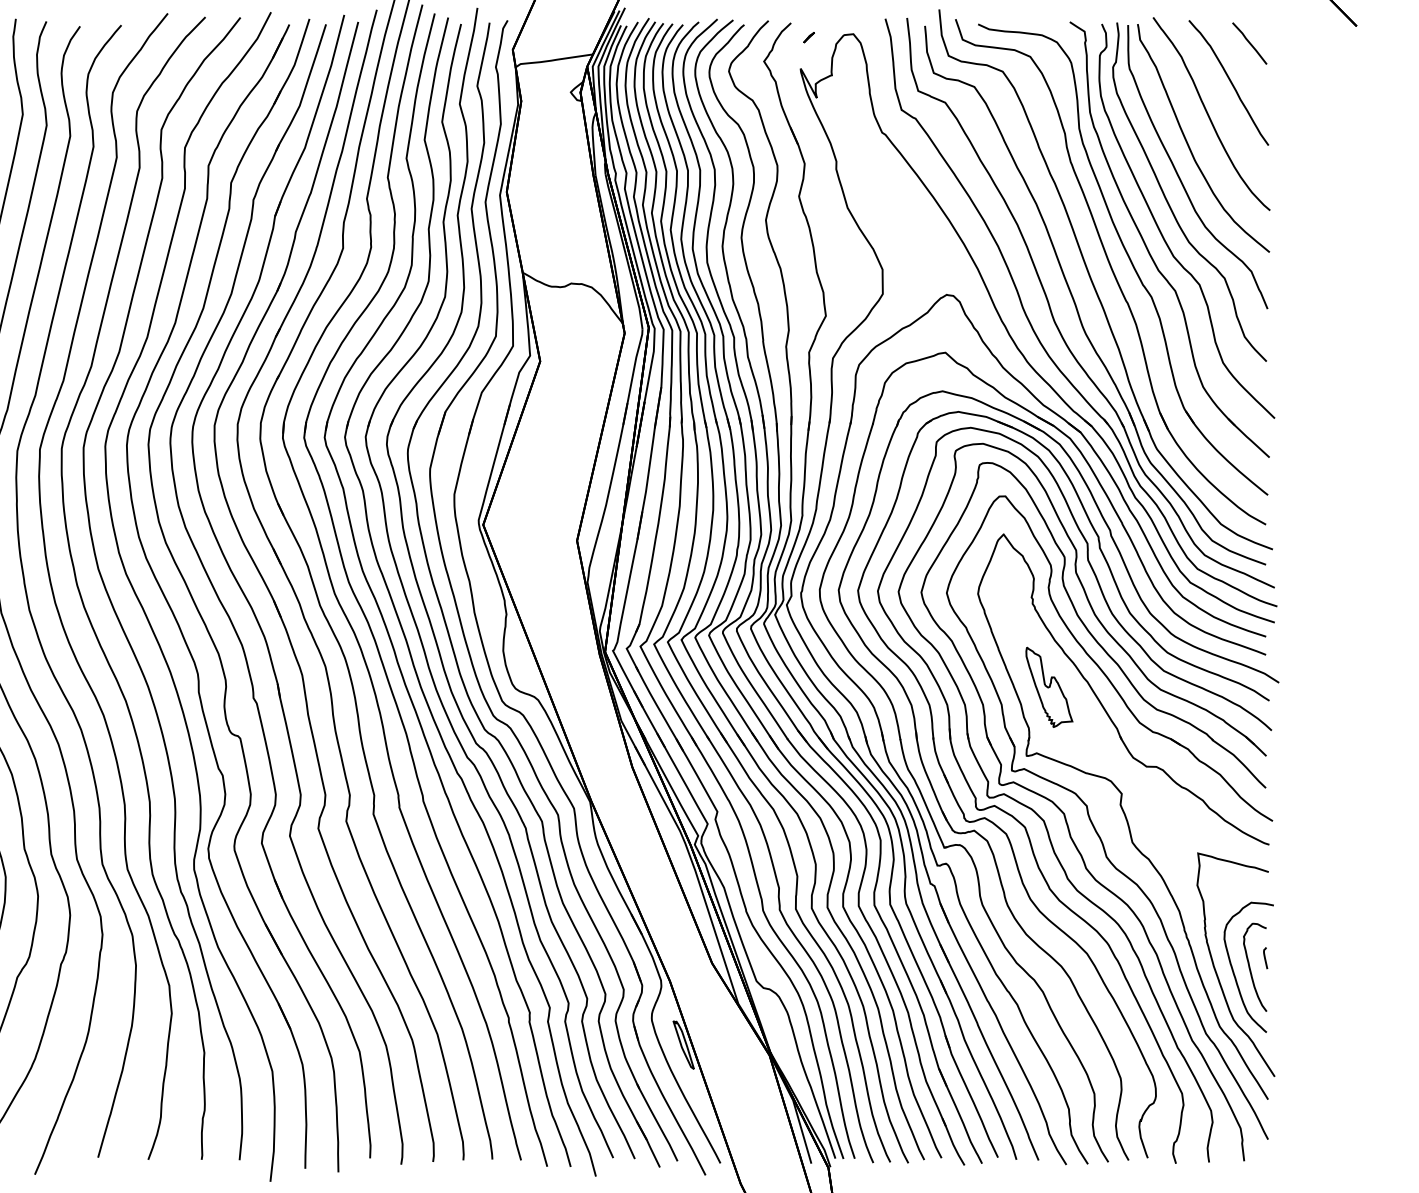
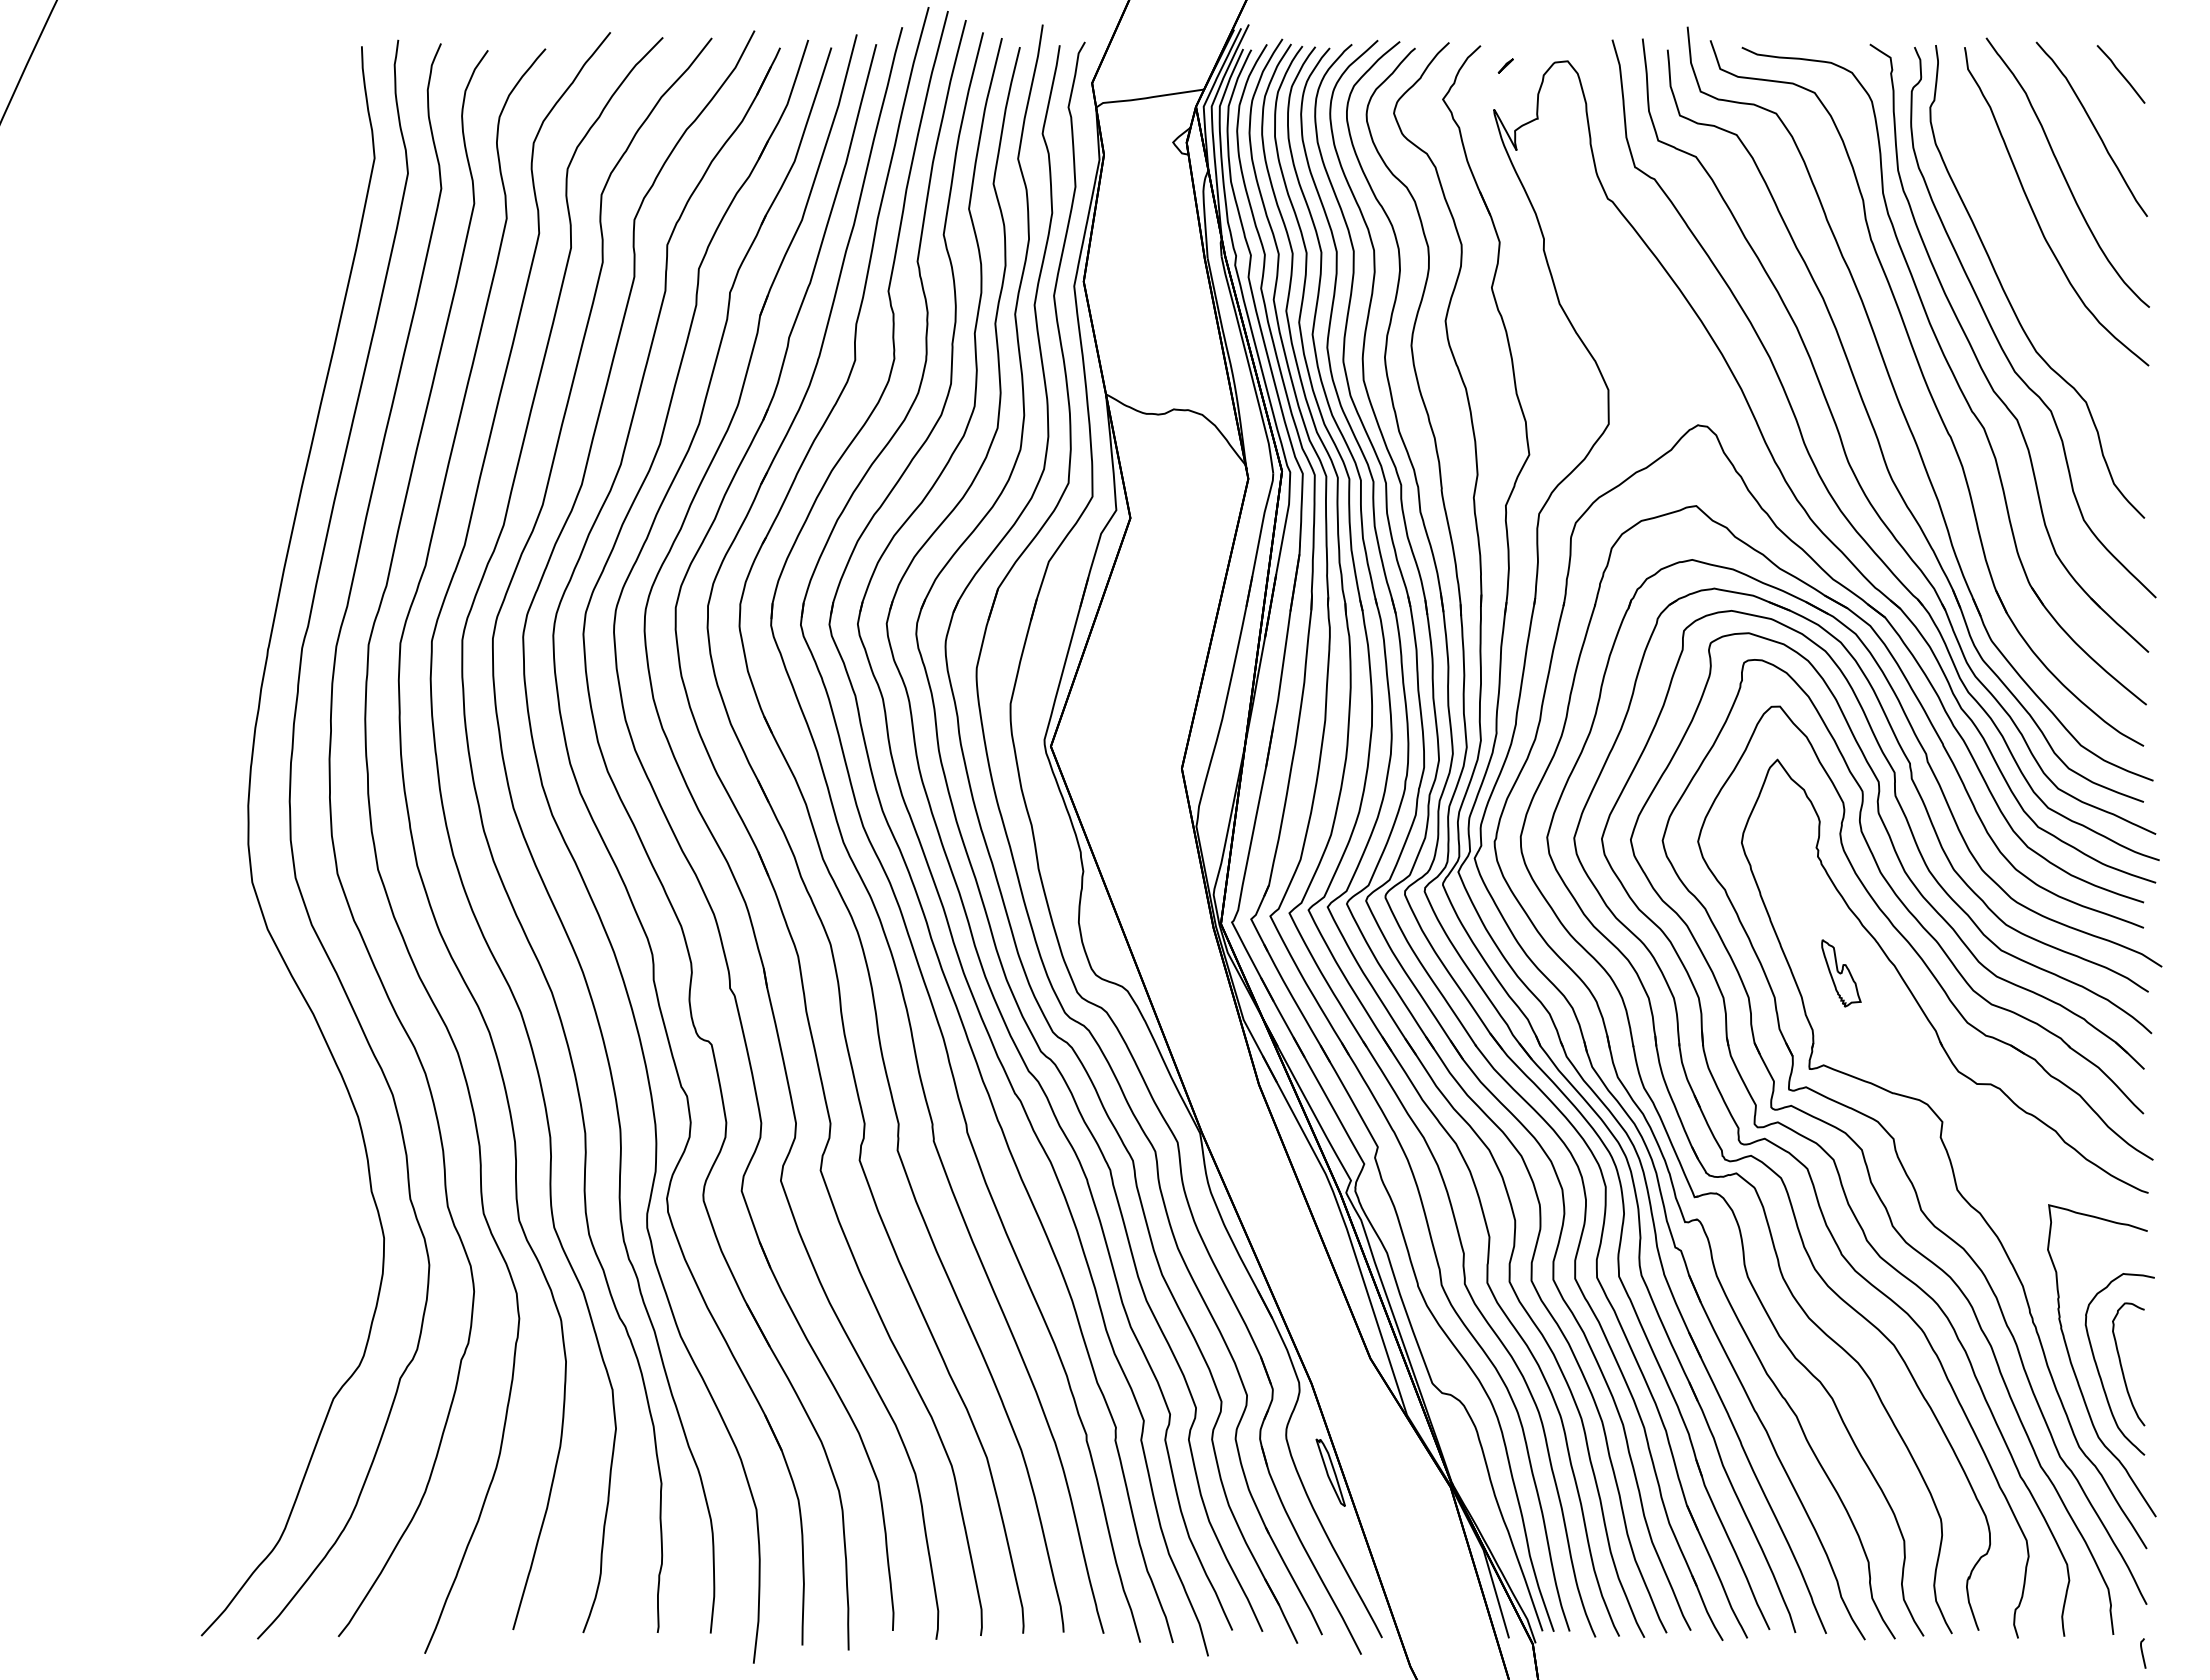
curve: (1179, 176) -> (2022, 259), removed
part: (1049, 687) -> (1841, 973), size x0.6
curve: (1265, 958) -> (2143, 1653), moved

